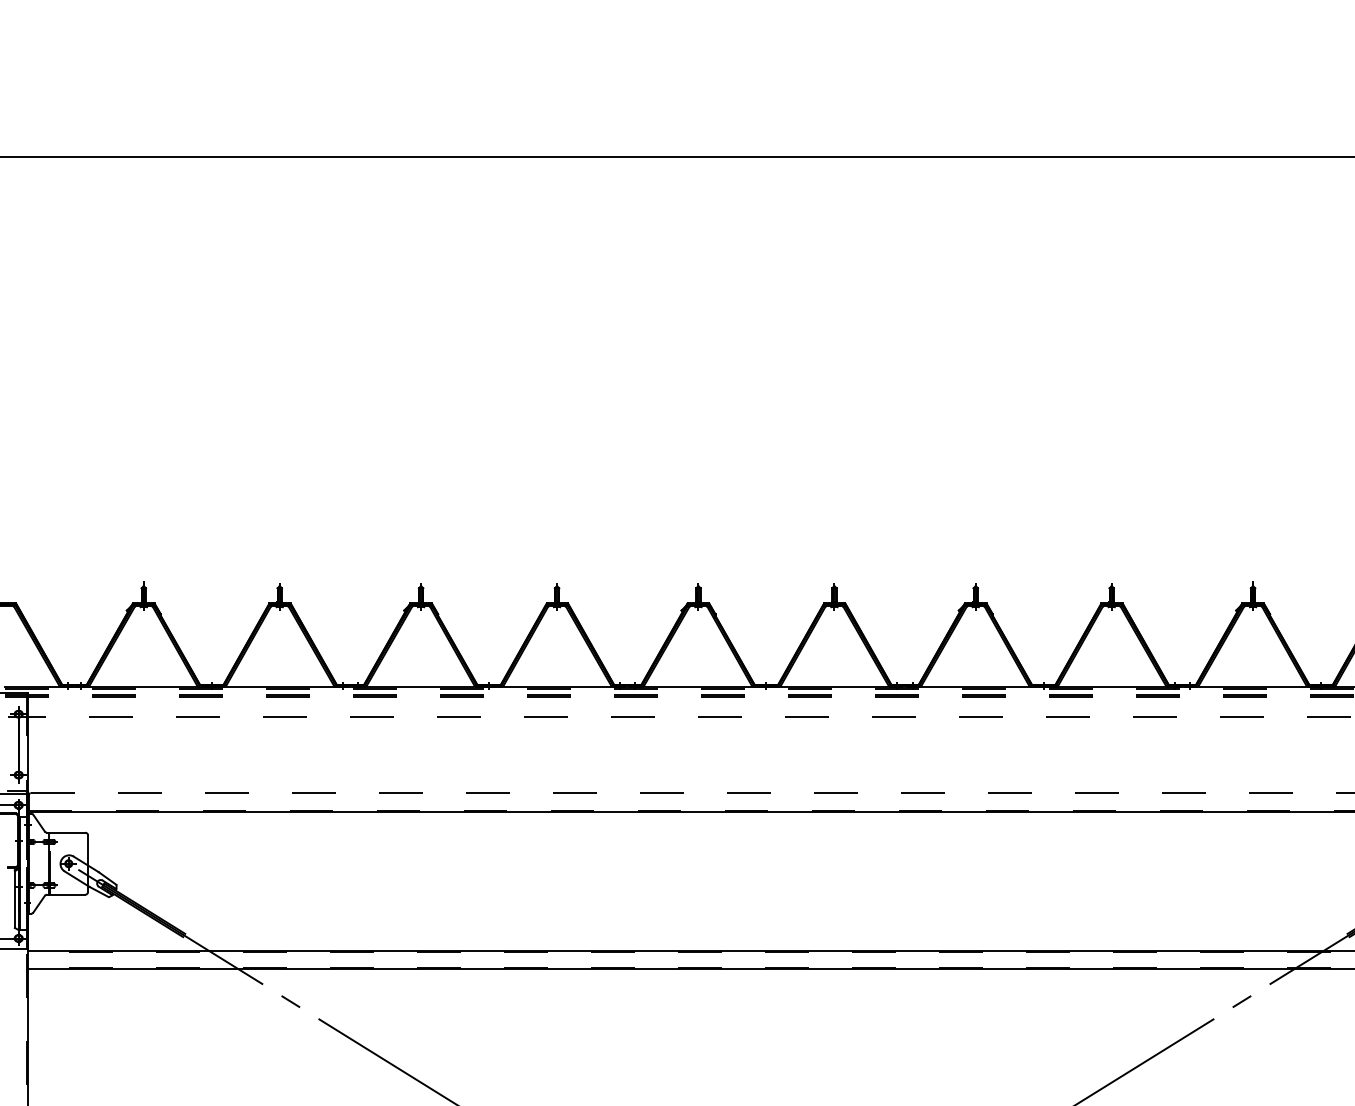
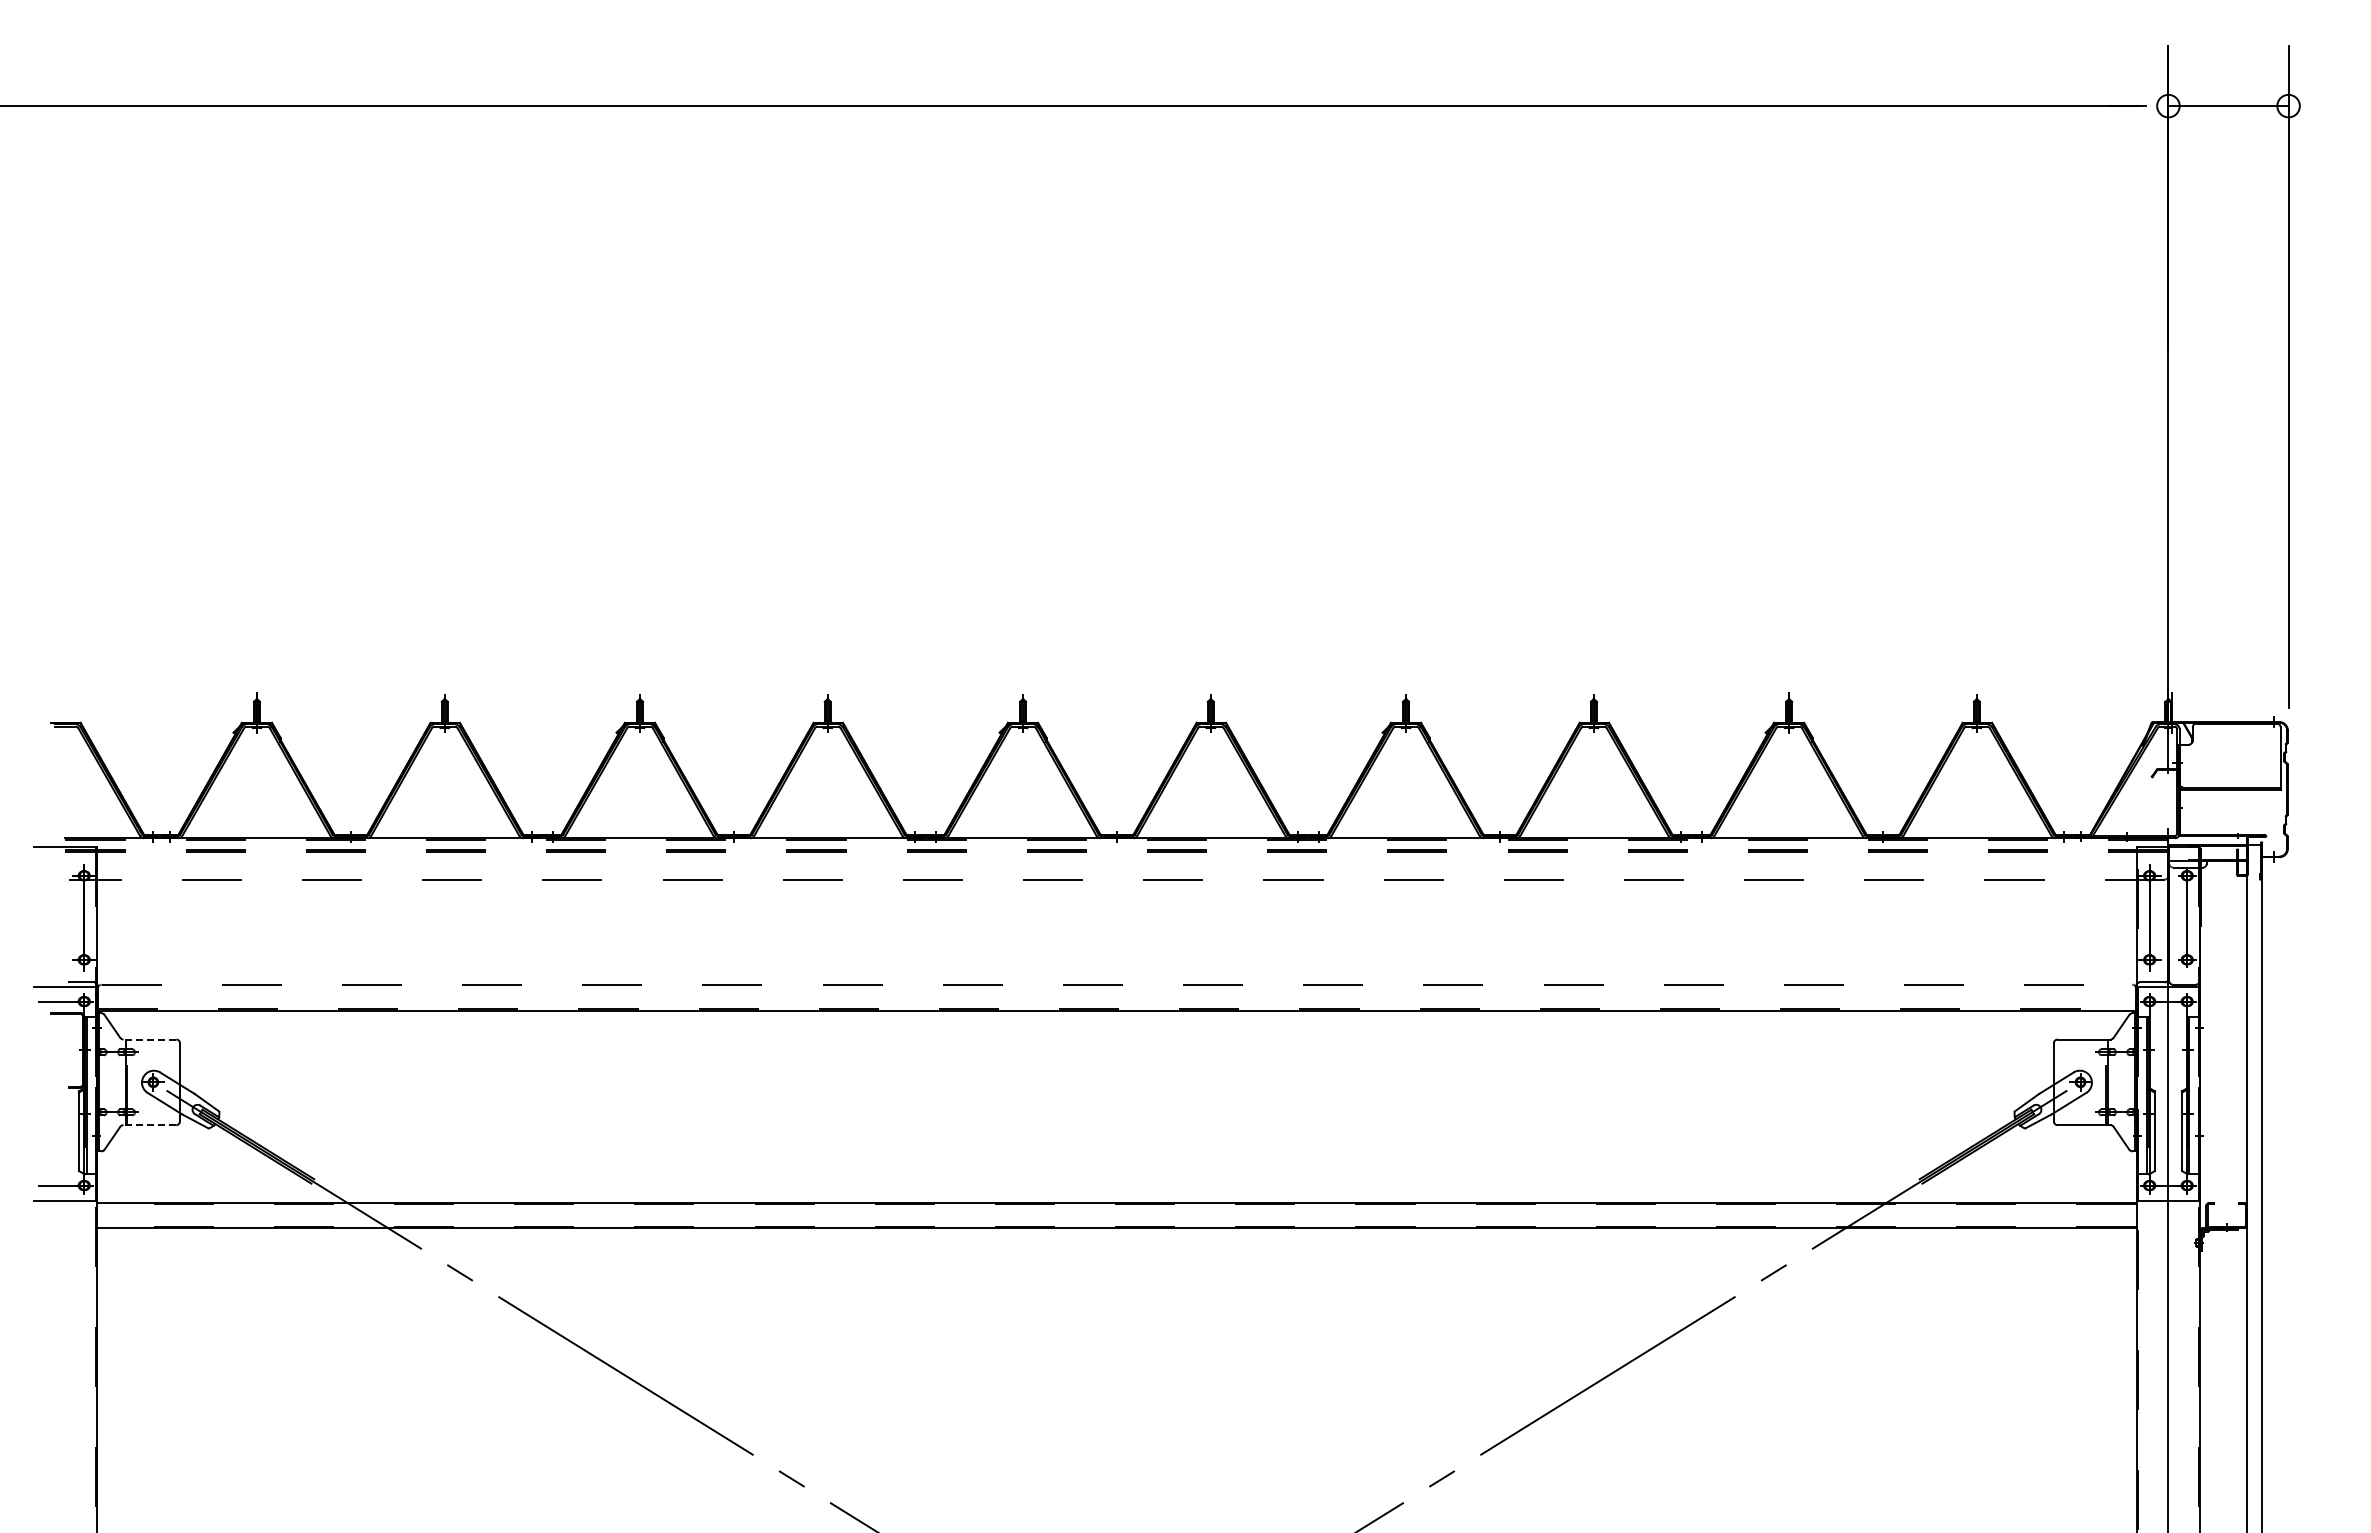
line: (65, 832) -> (149, 1039), solid -> dashed
line: (65, 894) -> (149, 1125), solid -> dashed

